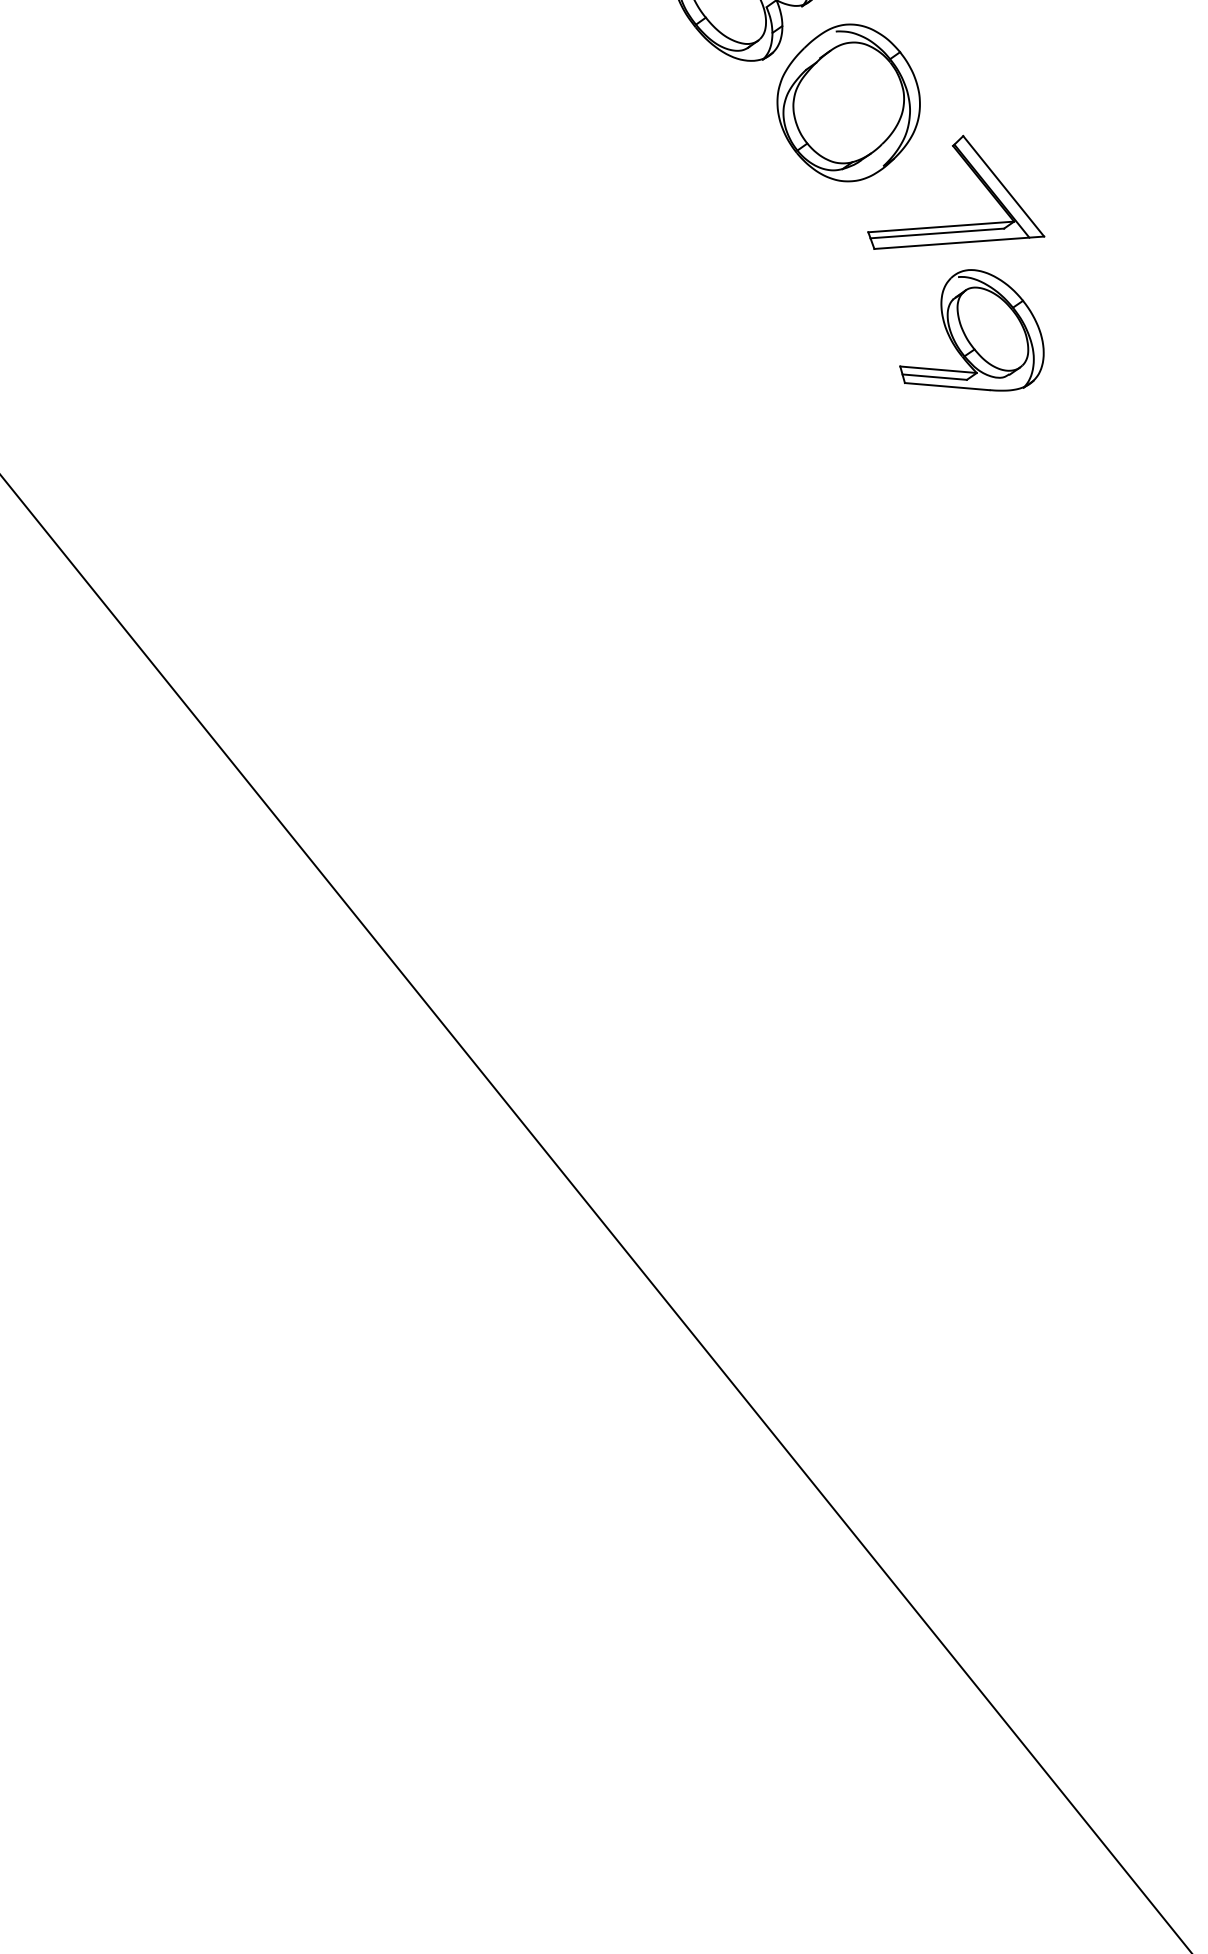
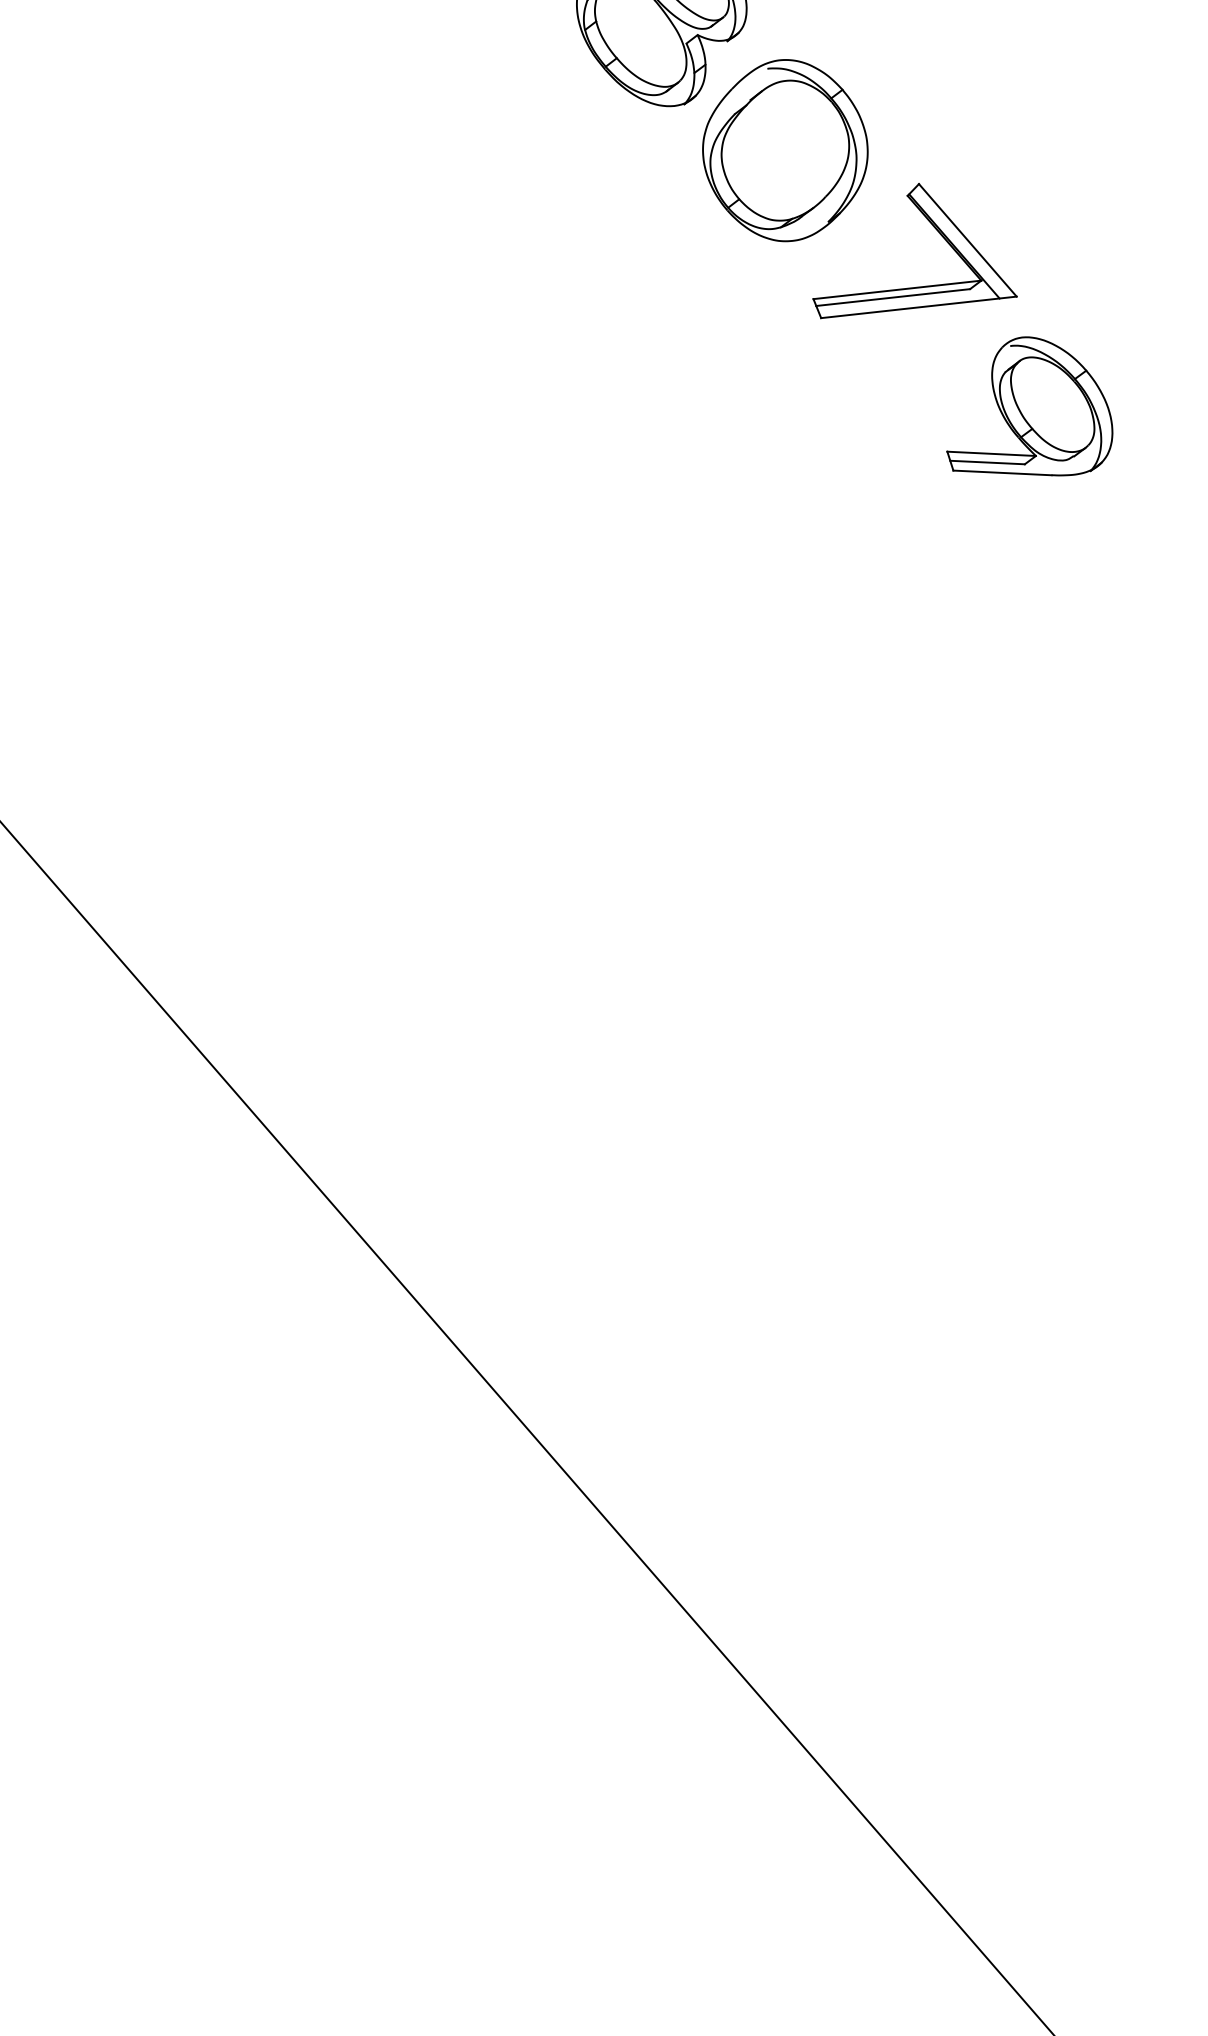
part: (971, 330) -> (1028, 407), moved

